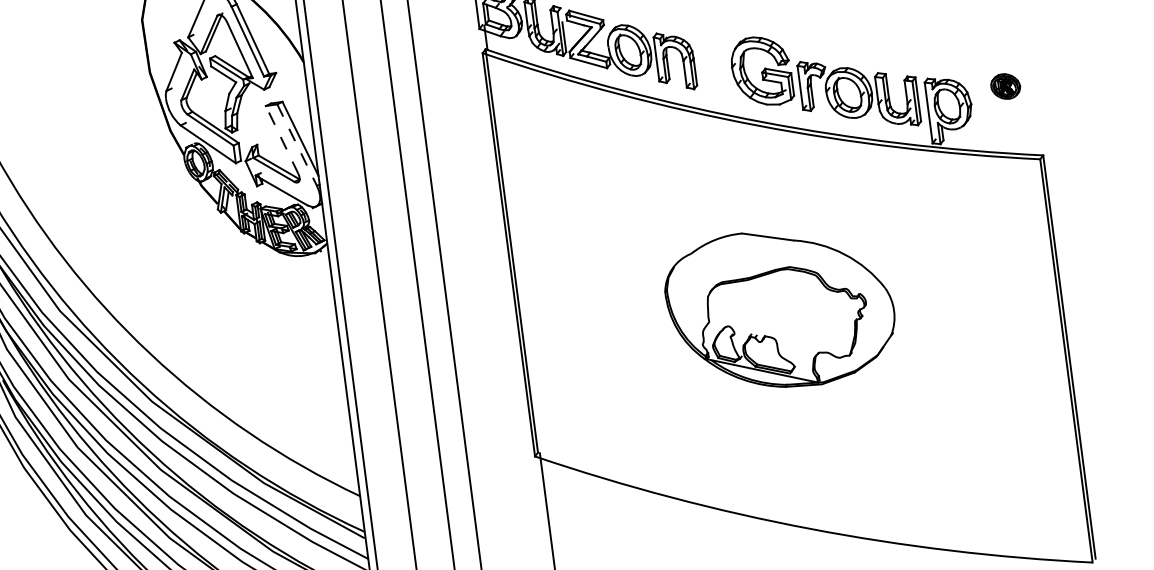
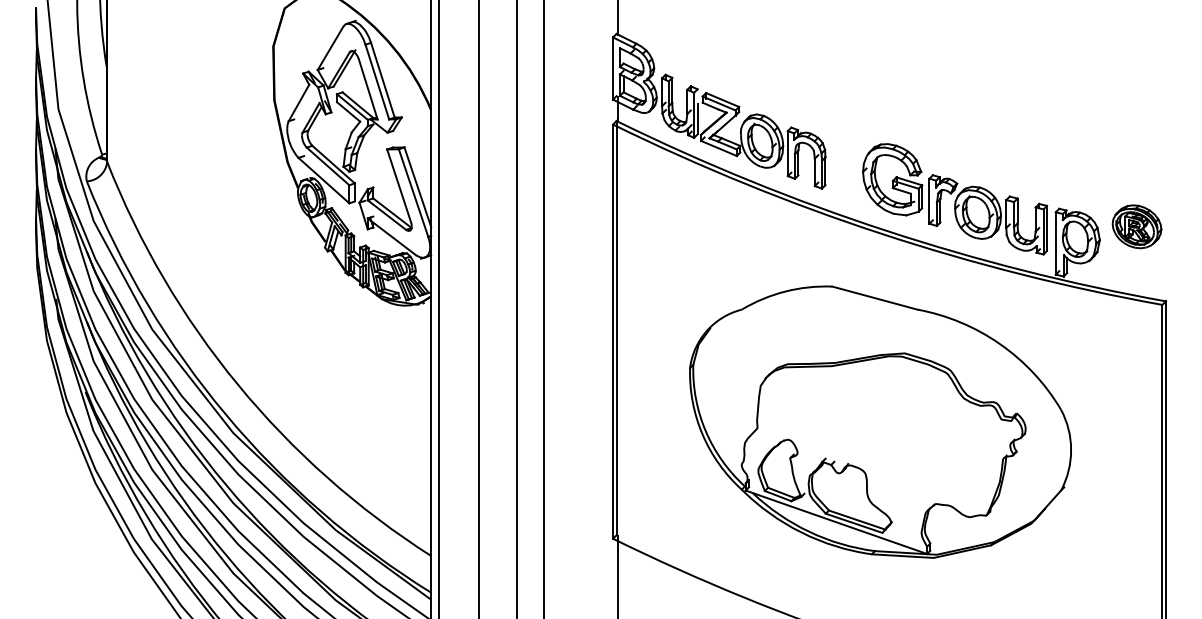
part: (1005, 86) -> (1136, 226), size x1.67
line: (281, 139) -> (398, 185), dashed -> solid
line: (297, 145) -> (413, 193), dashed -> solid
part: (780, 308) -> (880, 421), size x1.67

